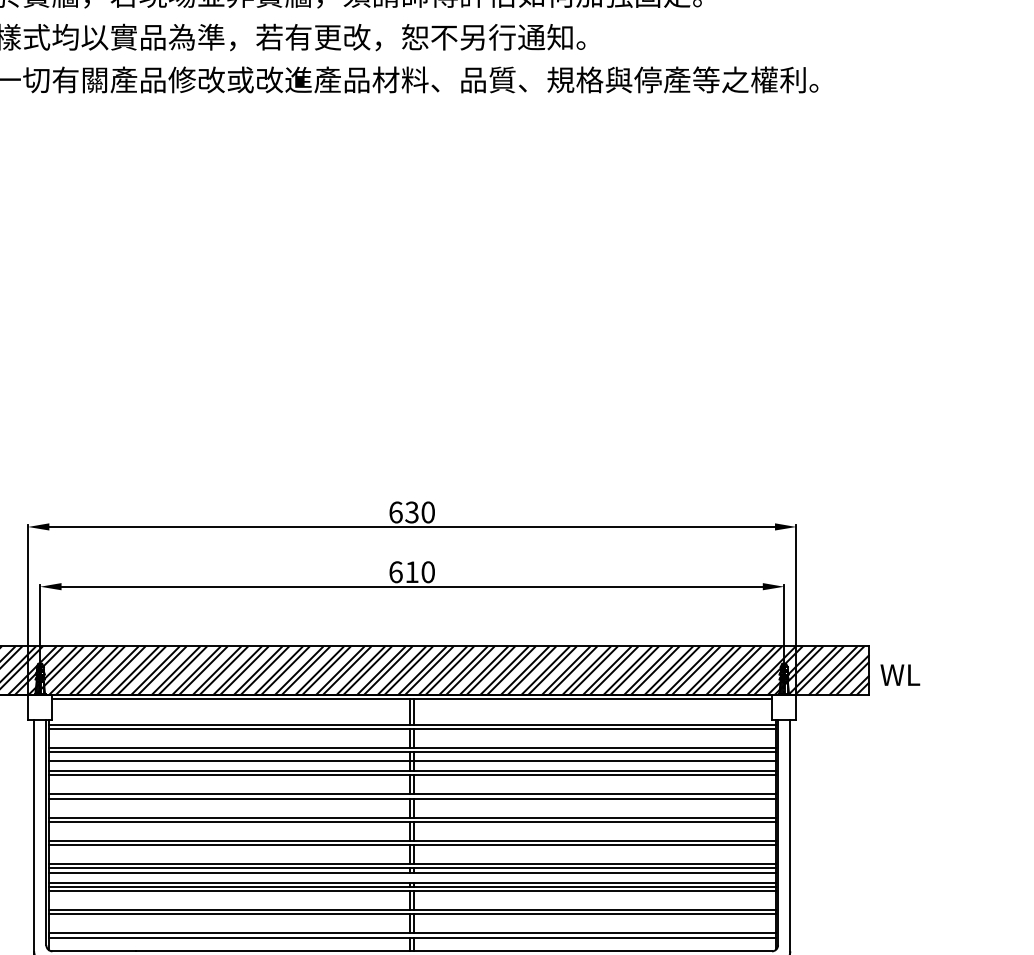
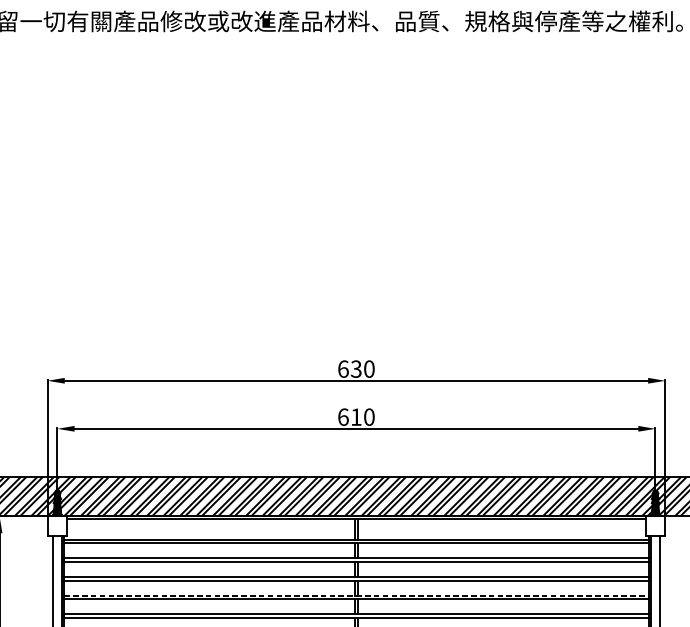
line: (411, 761) -> (355, 569), removed
line: (412, 794) -> (356, 595), solid -> dashed

